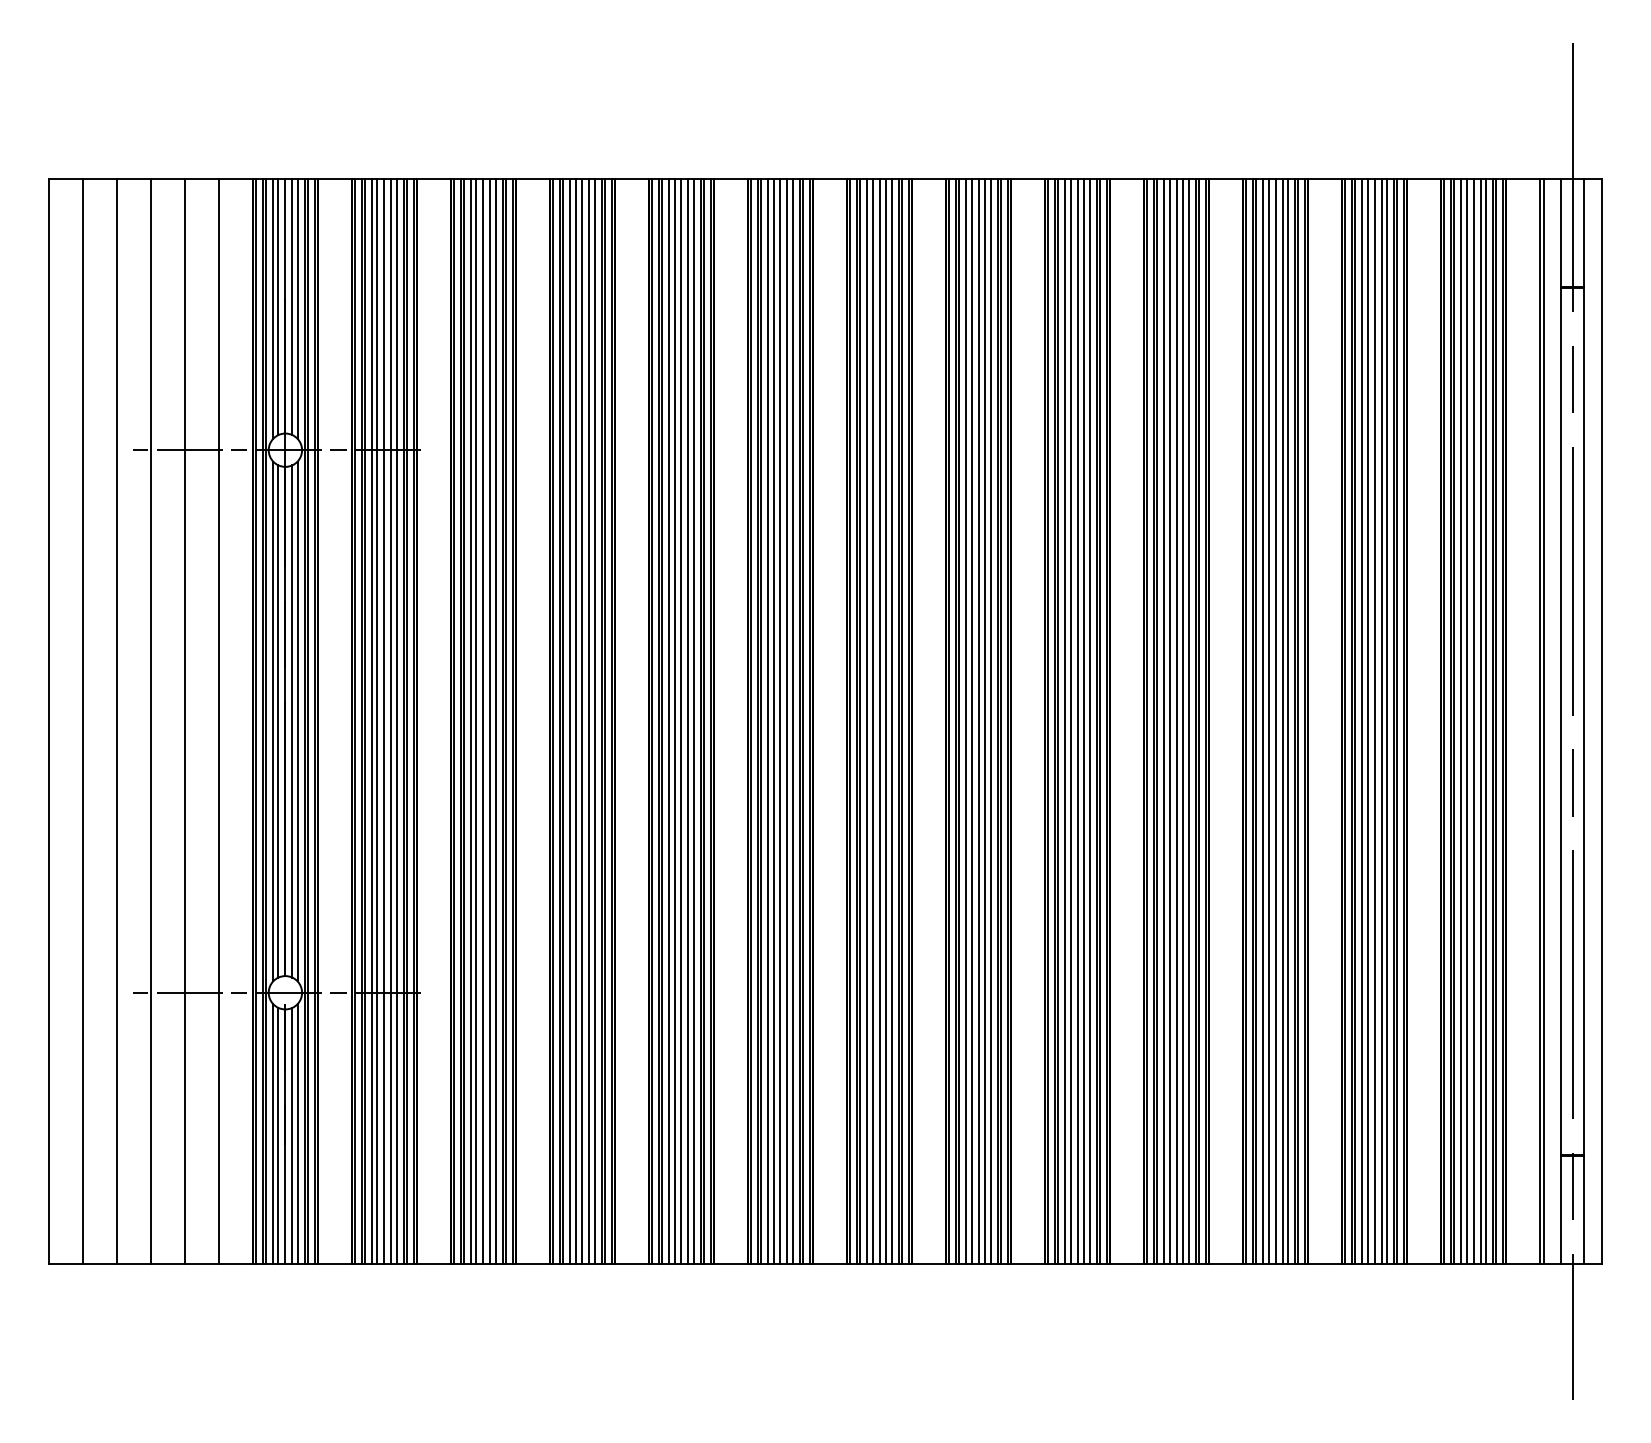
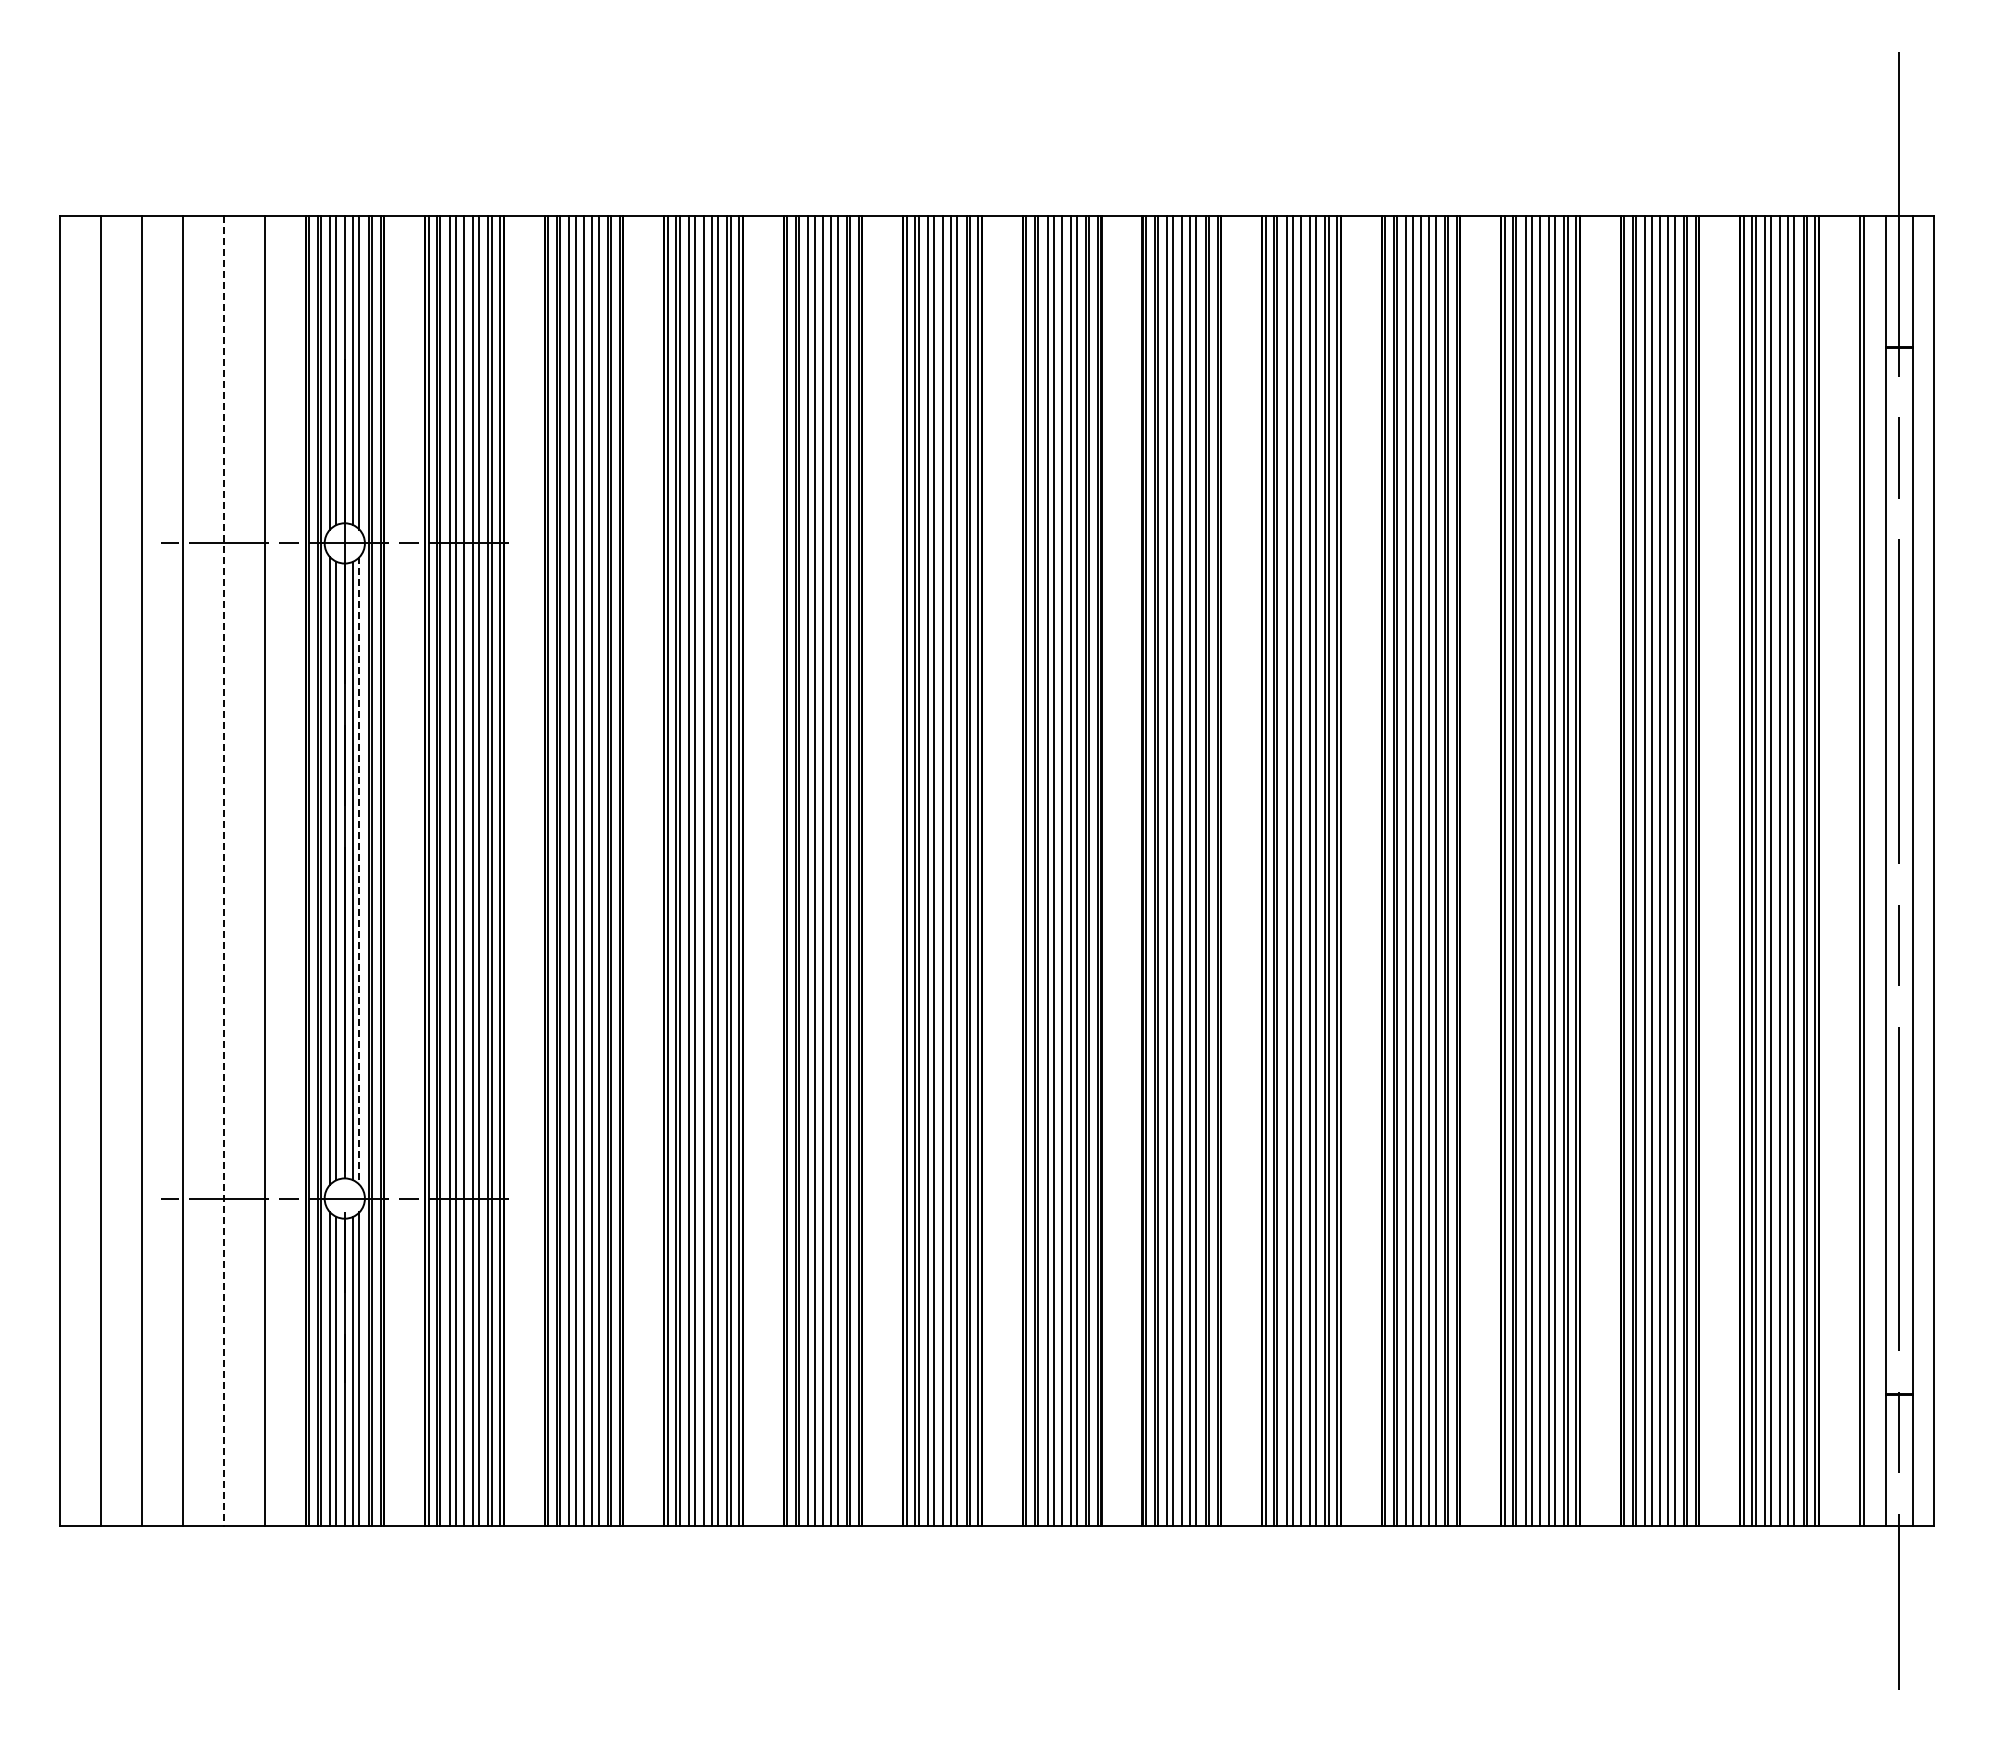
line: (184, 721) -> (223, 871), solid -> dashed
line: (297, 721) -> (359, 870), solid -> dashed

